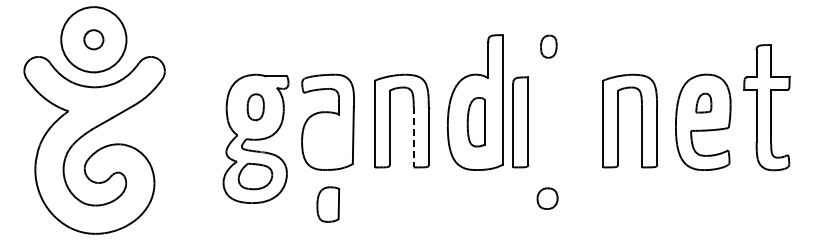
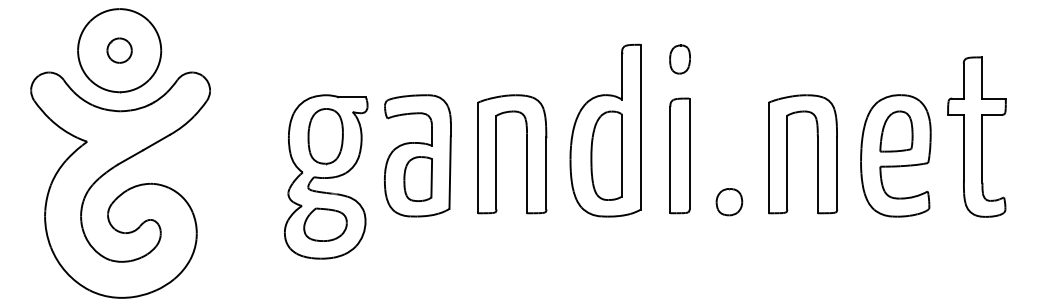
part: (548, 46) -> (679, 59), moved
part: (703, 102) -> (896, 130), size x1.67
part: (255, 107) -> (325, 136), size x1.67
part: (475, 121) -> (605, 154), size x1.43
part: (520, 122) -> (679, 156), moved
line: (413, 137) -> (526, 175), dashed -> solid
part: (547, 198) -> (729, 201), moved
part: (328, 204) -> (418, 178), moved

